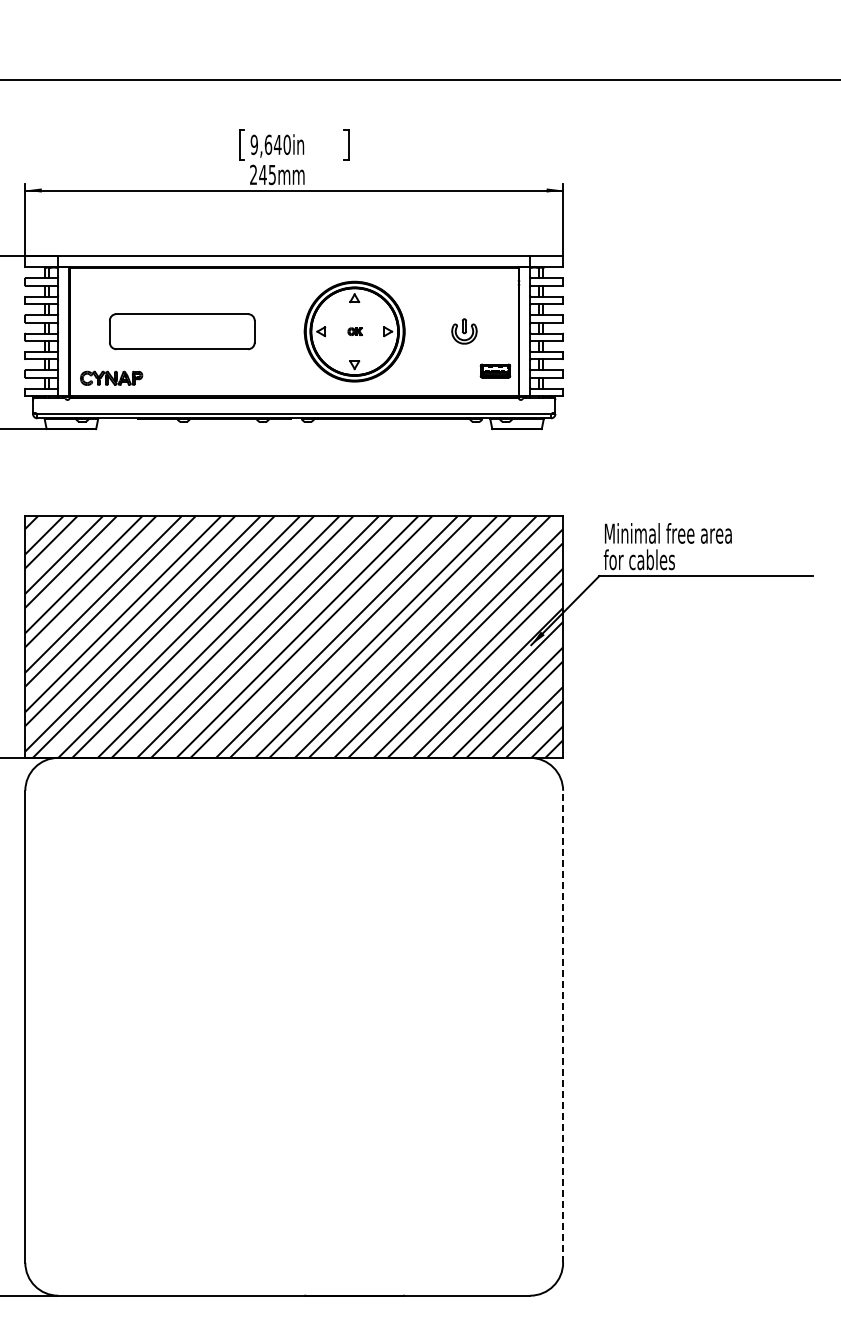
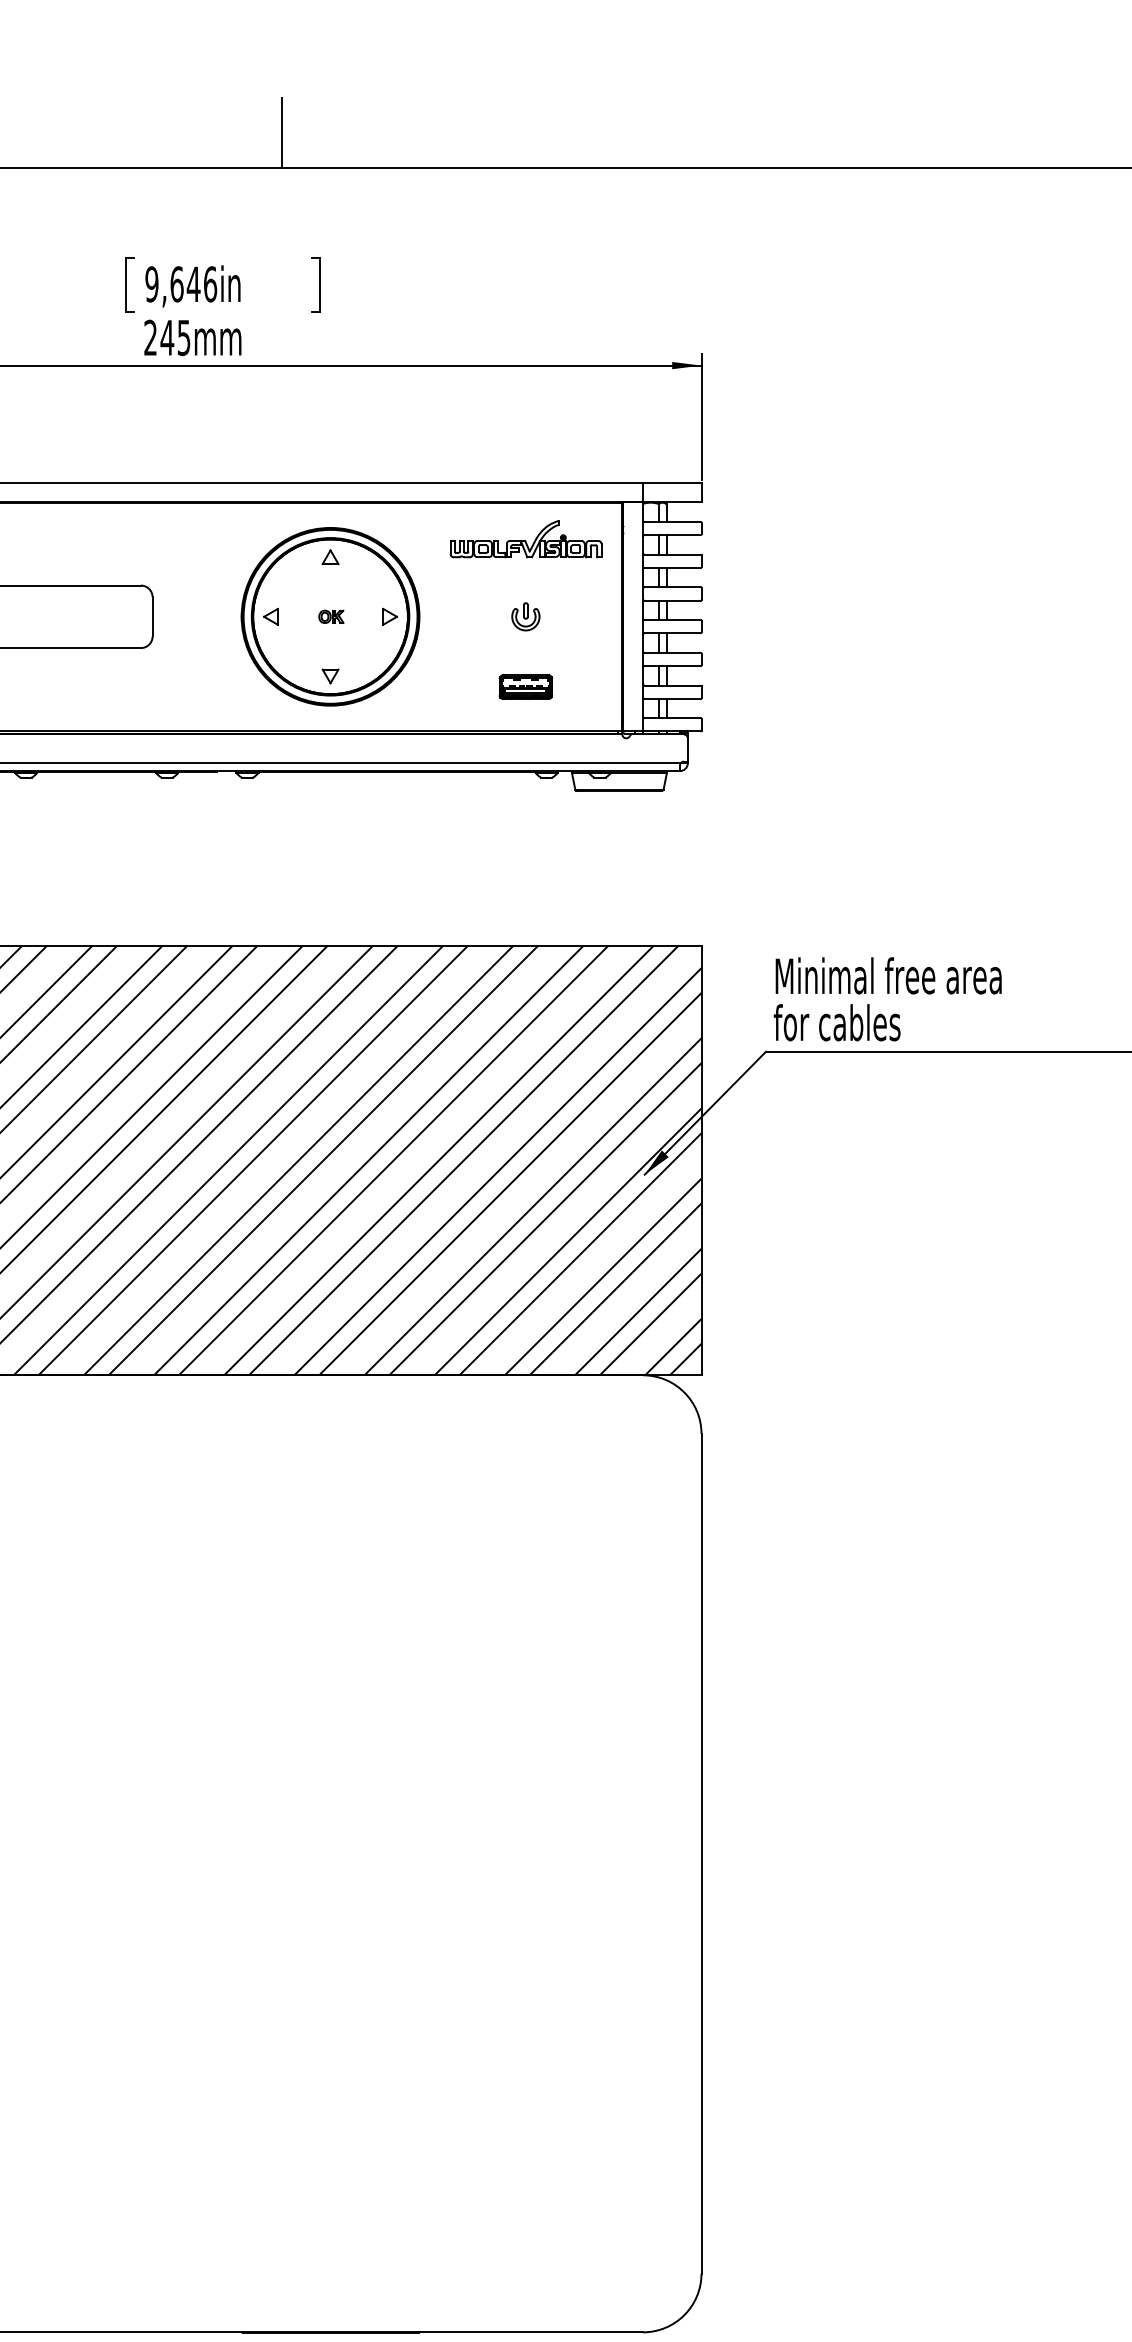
line: (327, 59) -> (282, 132), added
text: (286, 144) -> (209, 283), 9,640in -> 9,646in
part: (464, 288) -> (525, 539), added
part: (464, 331) -> (525, 616), size x0.62
part: (495, 370) -> (525, 685), moved
line: (563, 1026) -> (702, 1853), dashed -> solid

